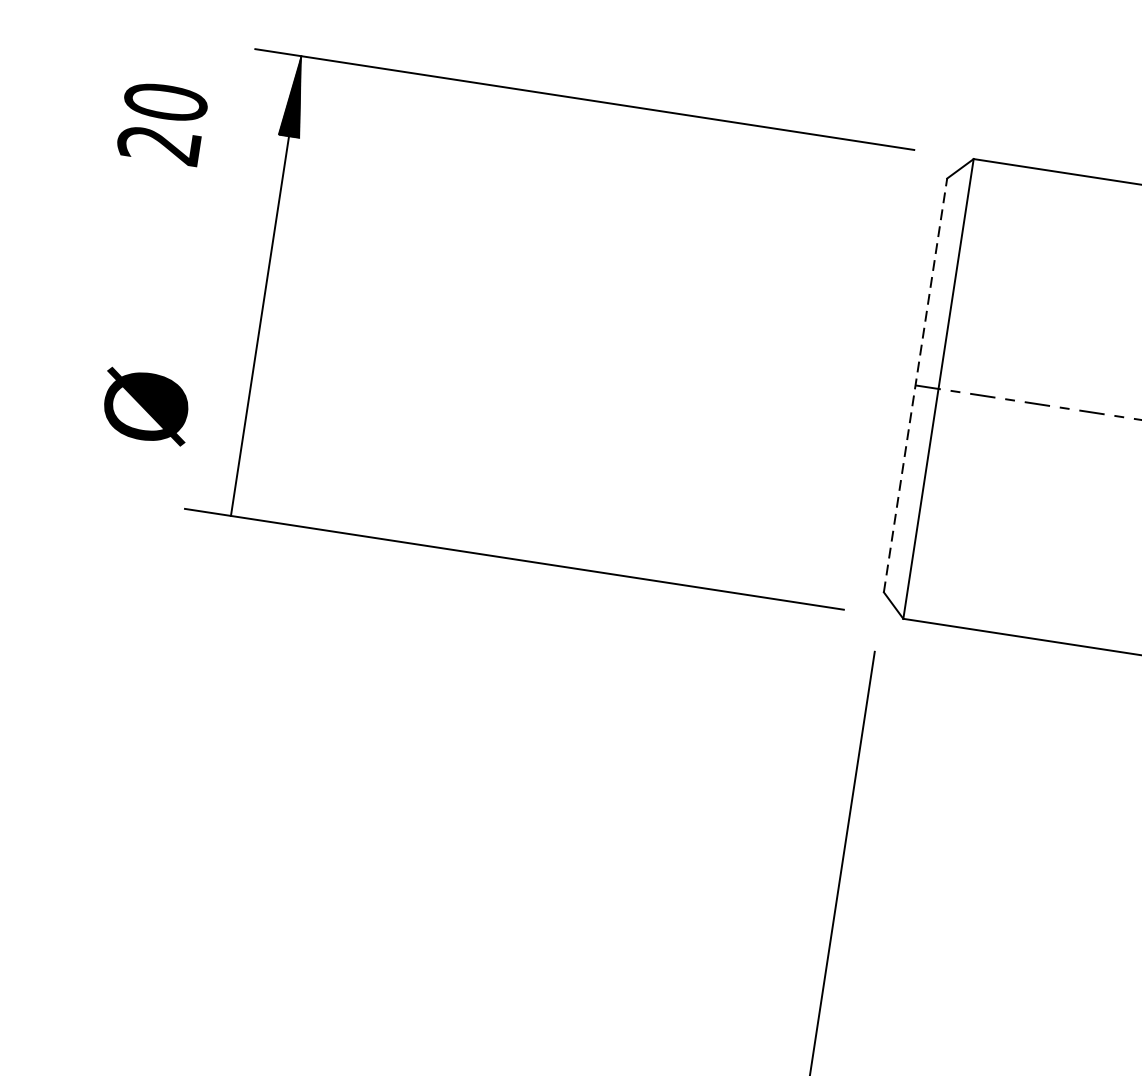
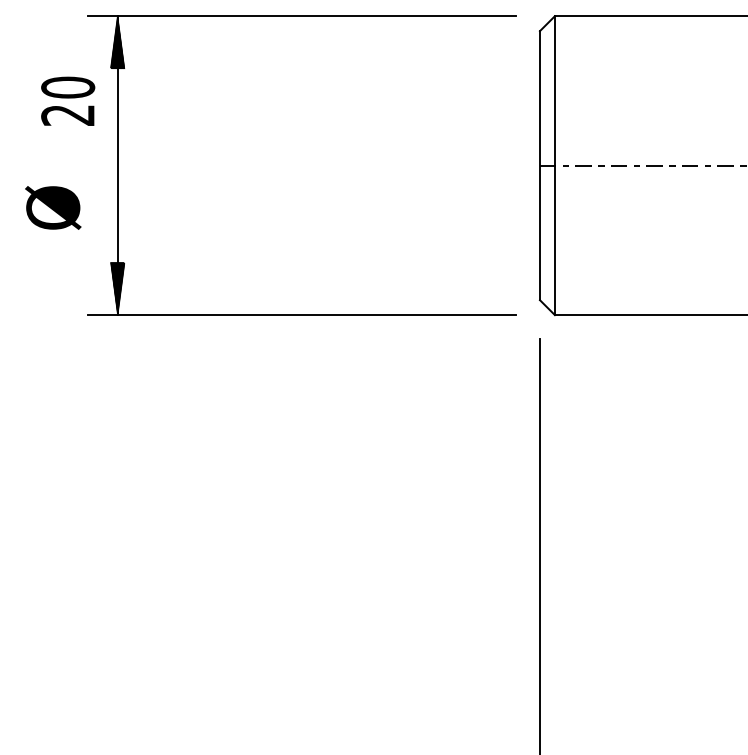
text: (163, 122) -> (68, 100), moved
line: (914, 385) -> (539, 165), dashed -> solid
text: (146, 406) -> (53, 207), moved
hatch: (236, 474) -> (117, 288), added

